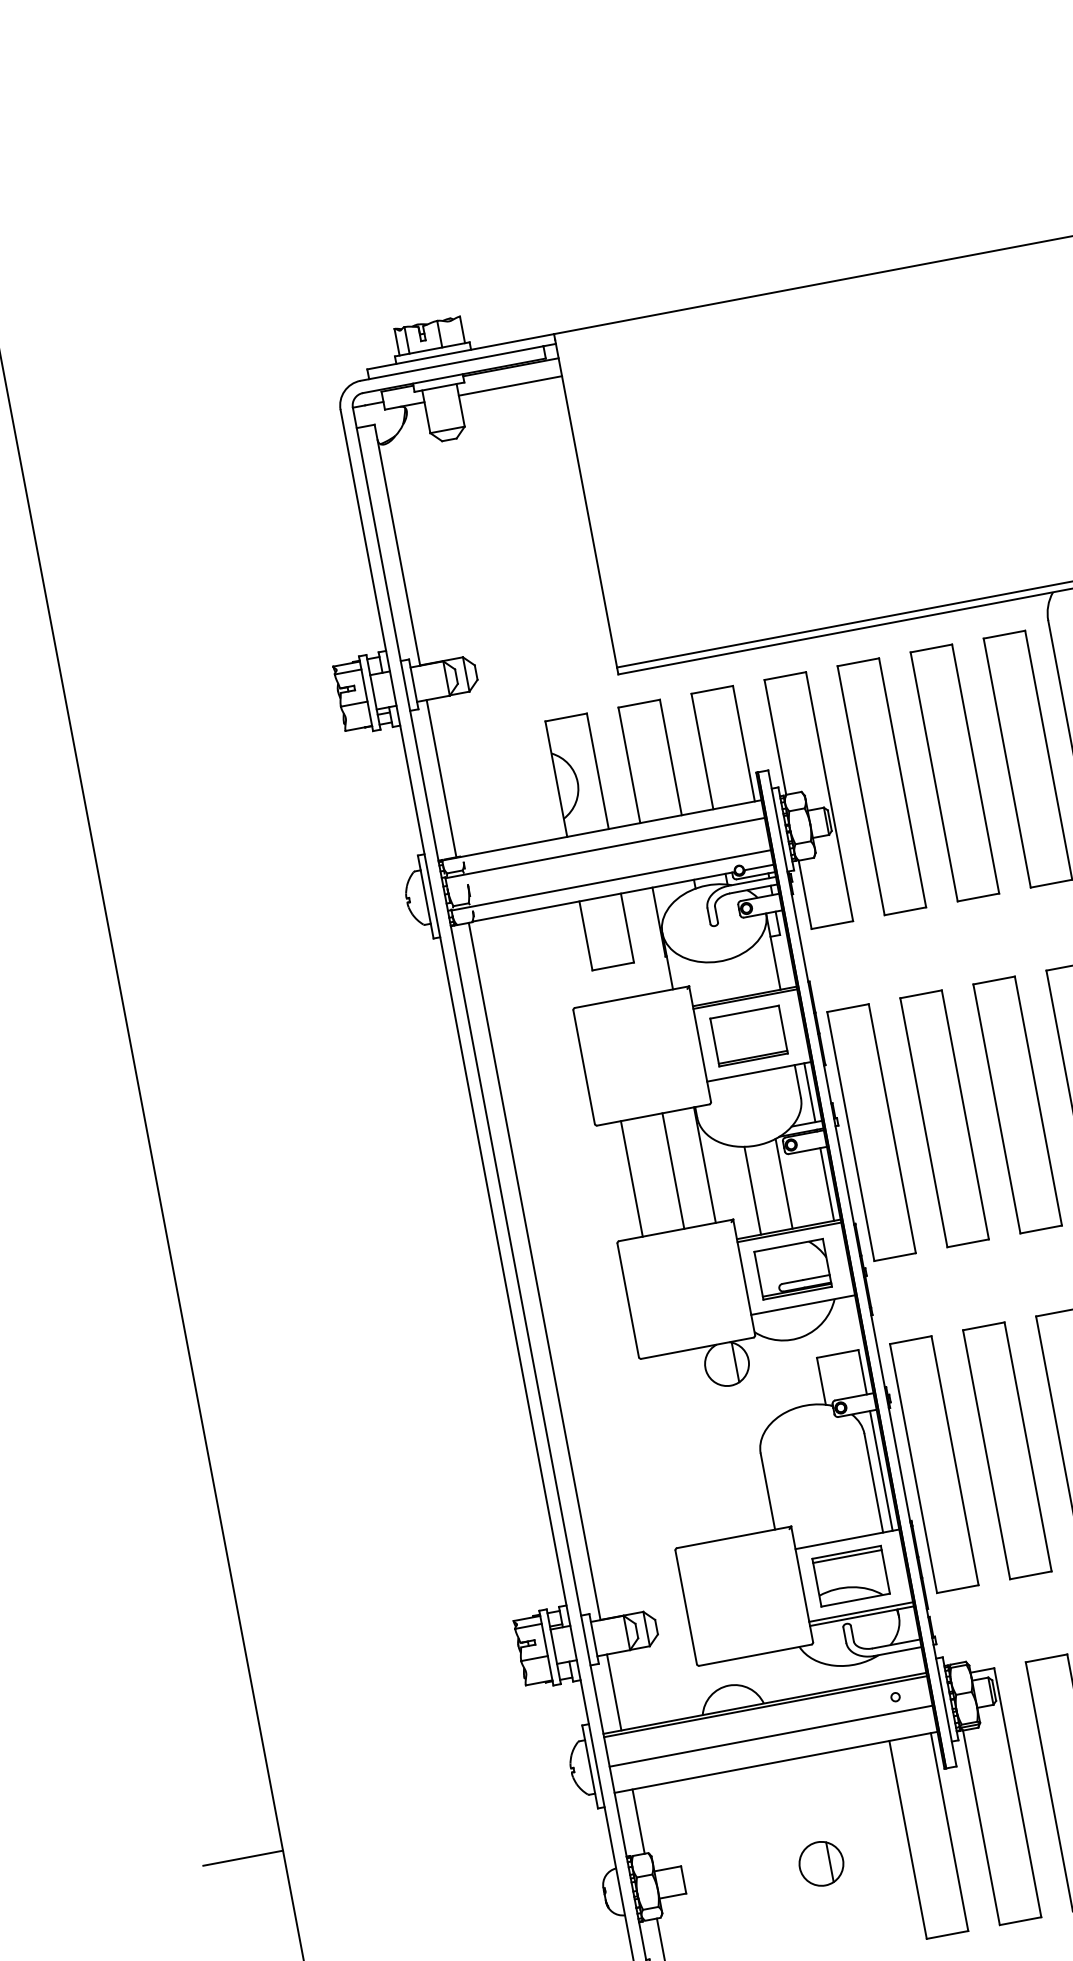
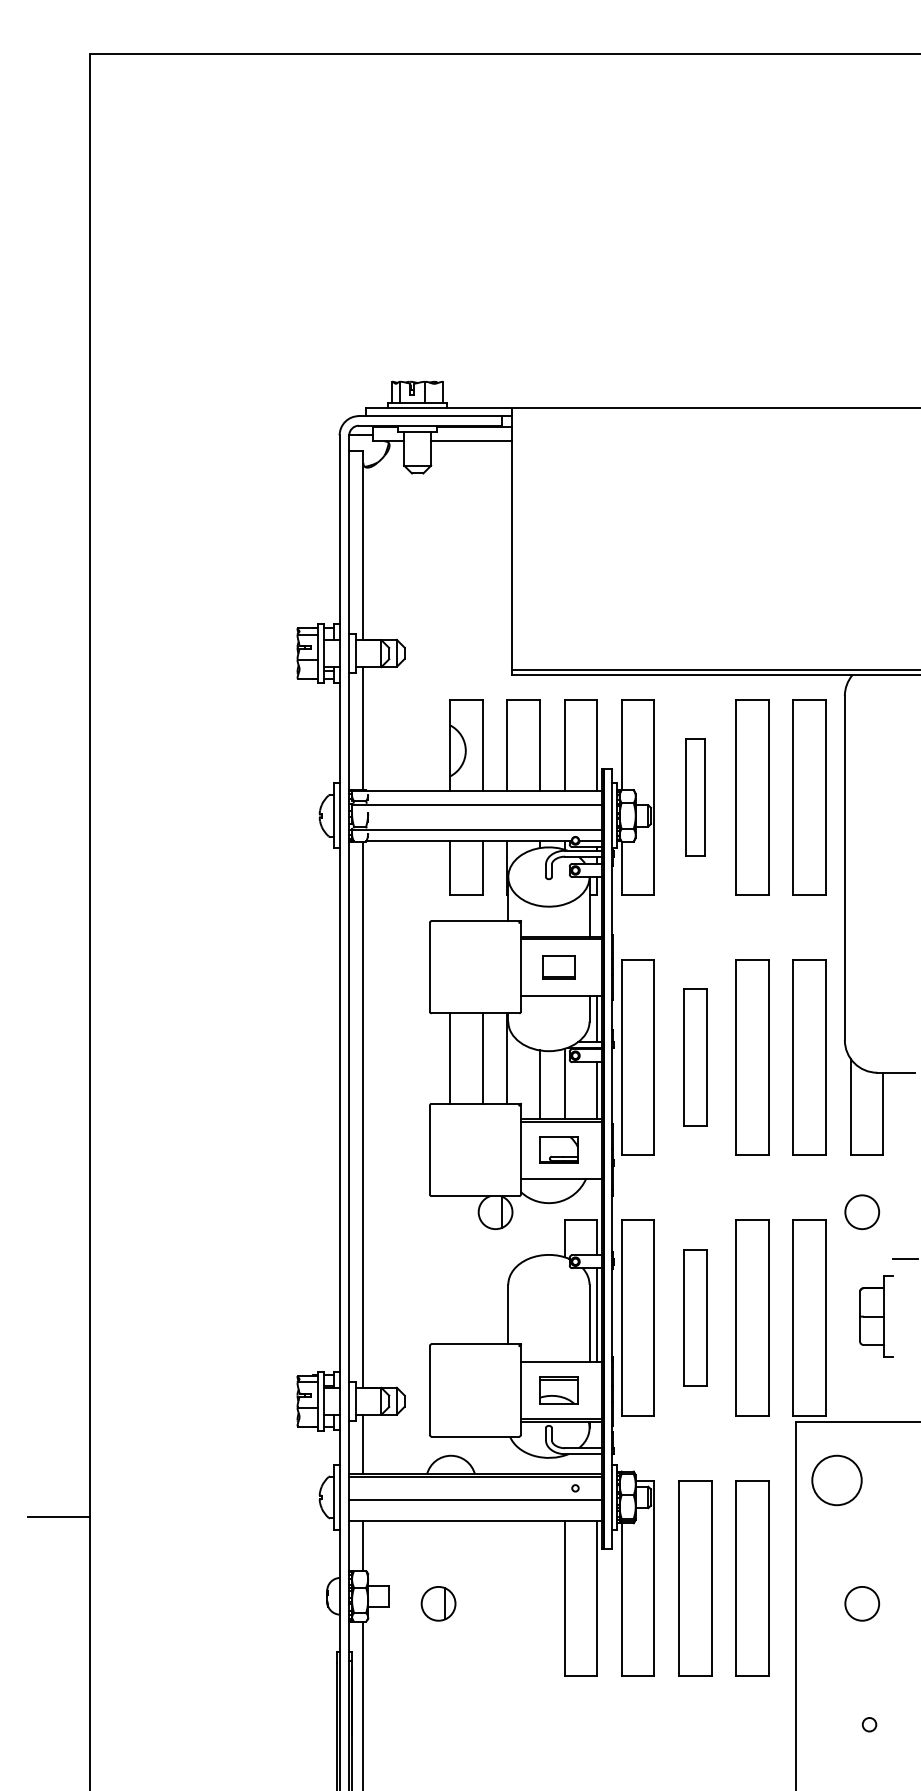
part: (882, 786) -> (695, 797), size x0.6
part: (748, 1036) -> (558, 967), size x0.6
part: (944, 1118) -> (695, 1057), size x0.7
part: (792, 1268) -> (558, 1149), size x0.7
part: (1007, 1450) -> (695, 1317), size x0.7
part: (850, 1576) -> (558, 1390), size x0.7
part: (821, 1863) -> (438, 1603), moved

